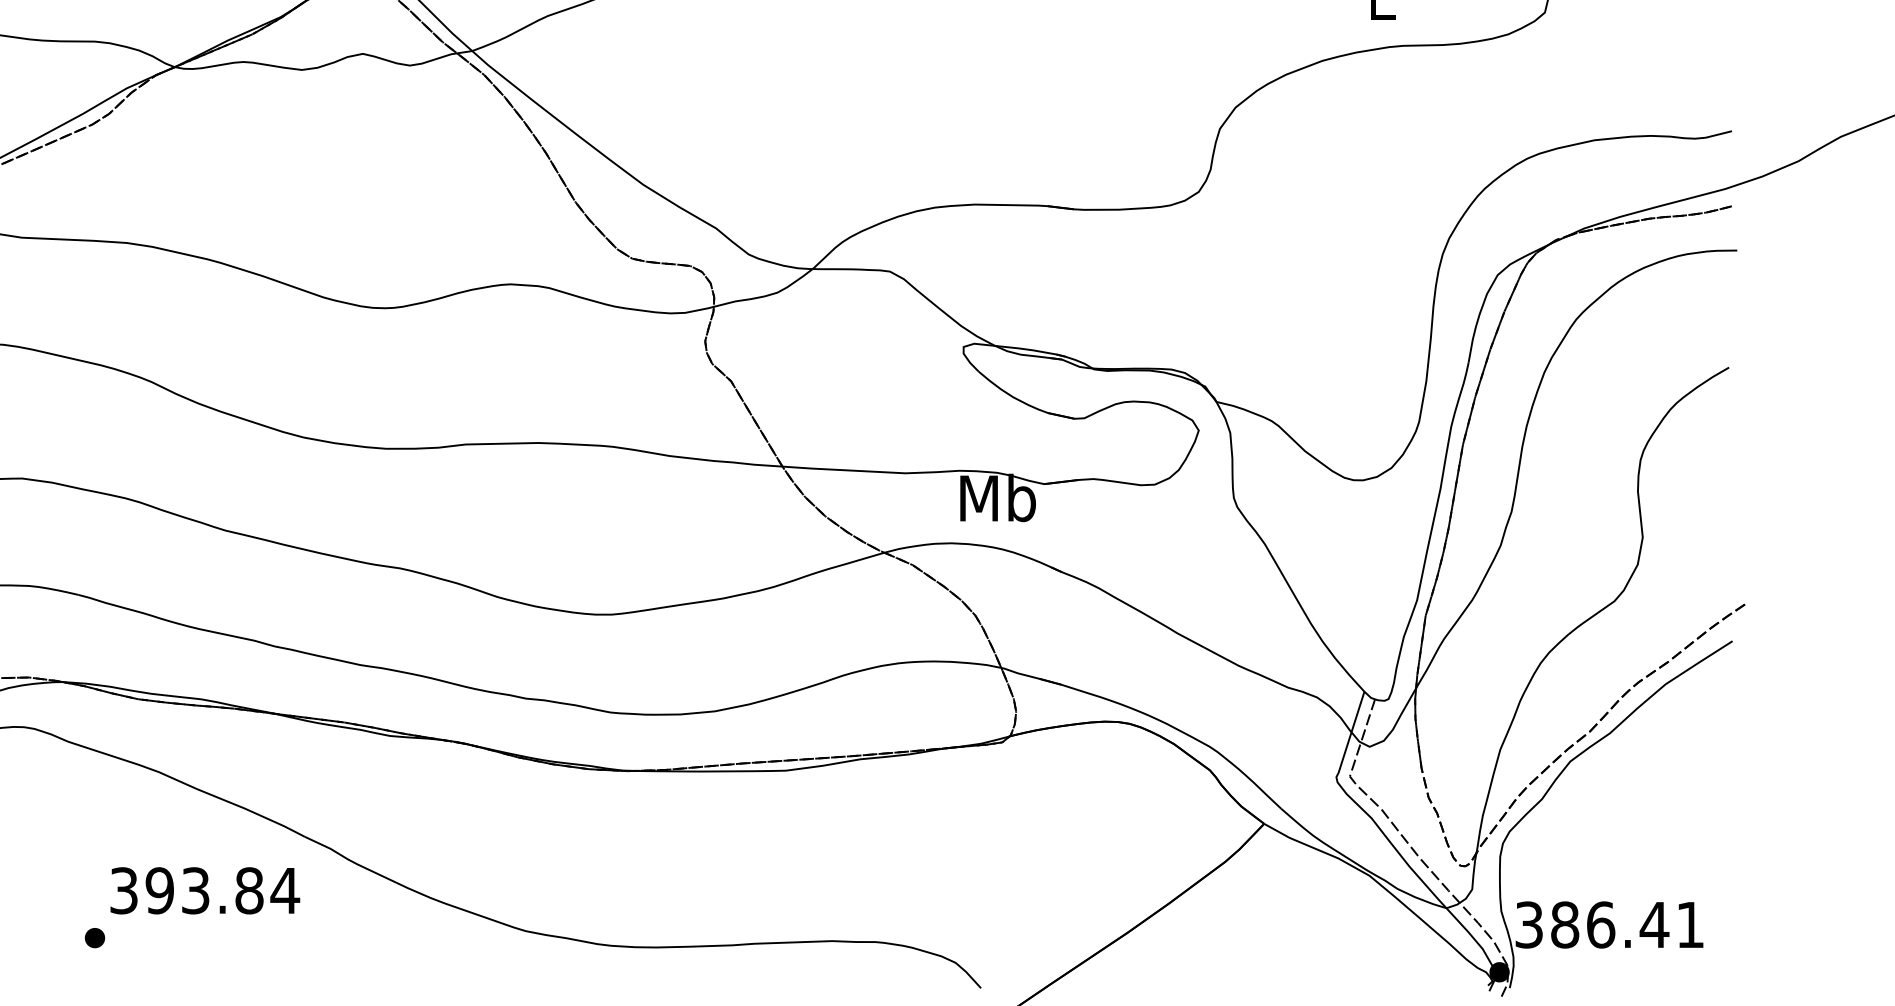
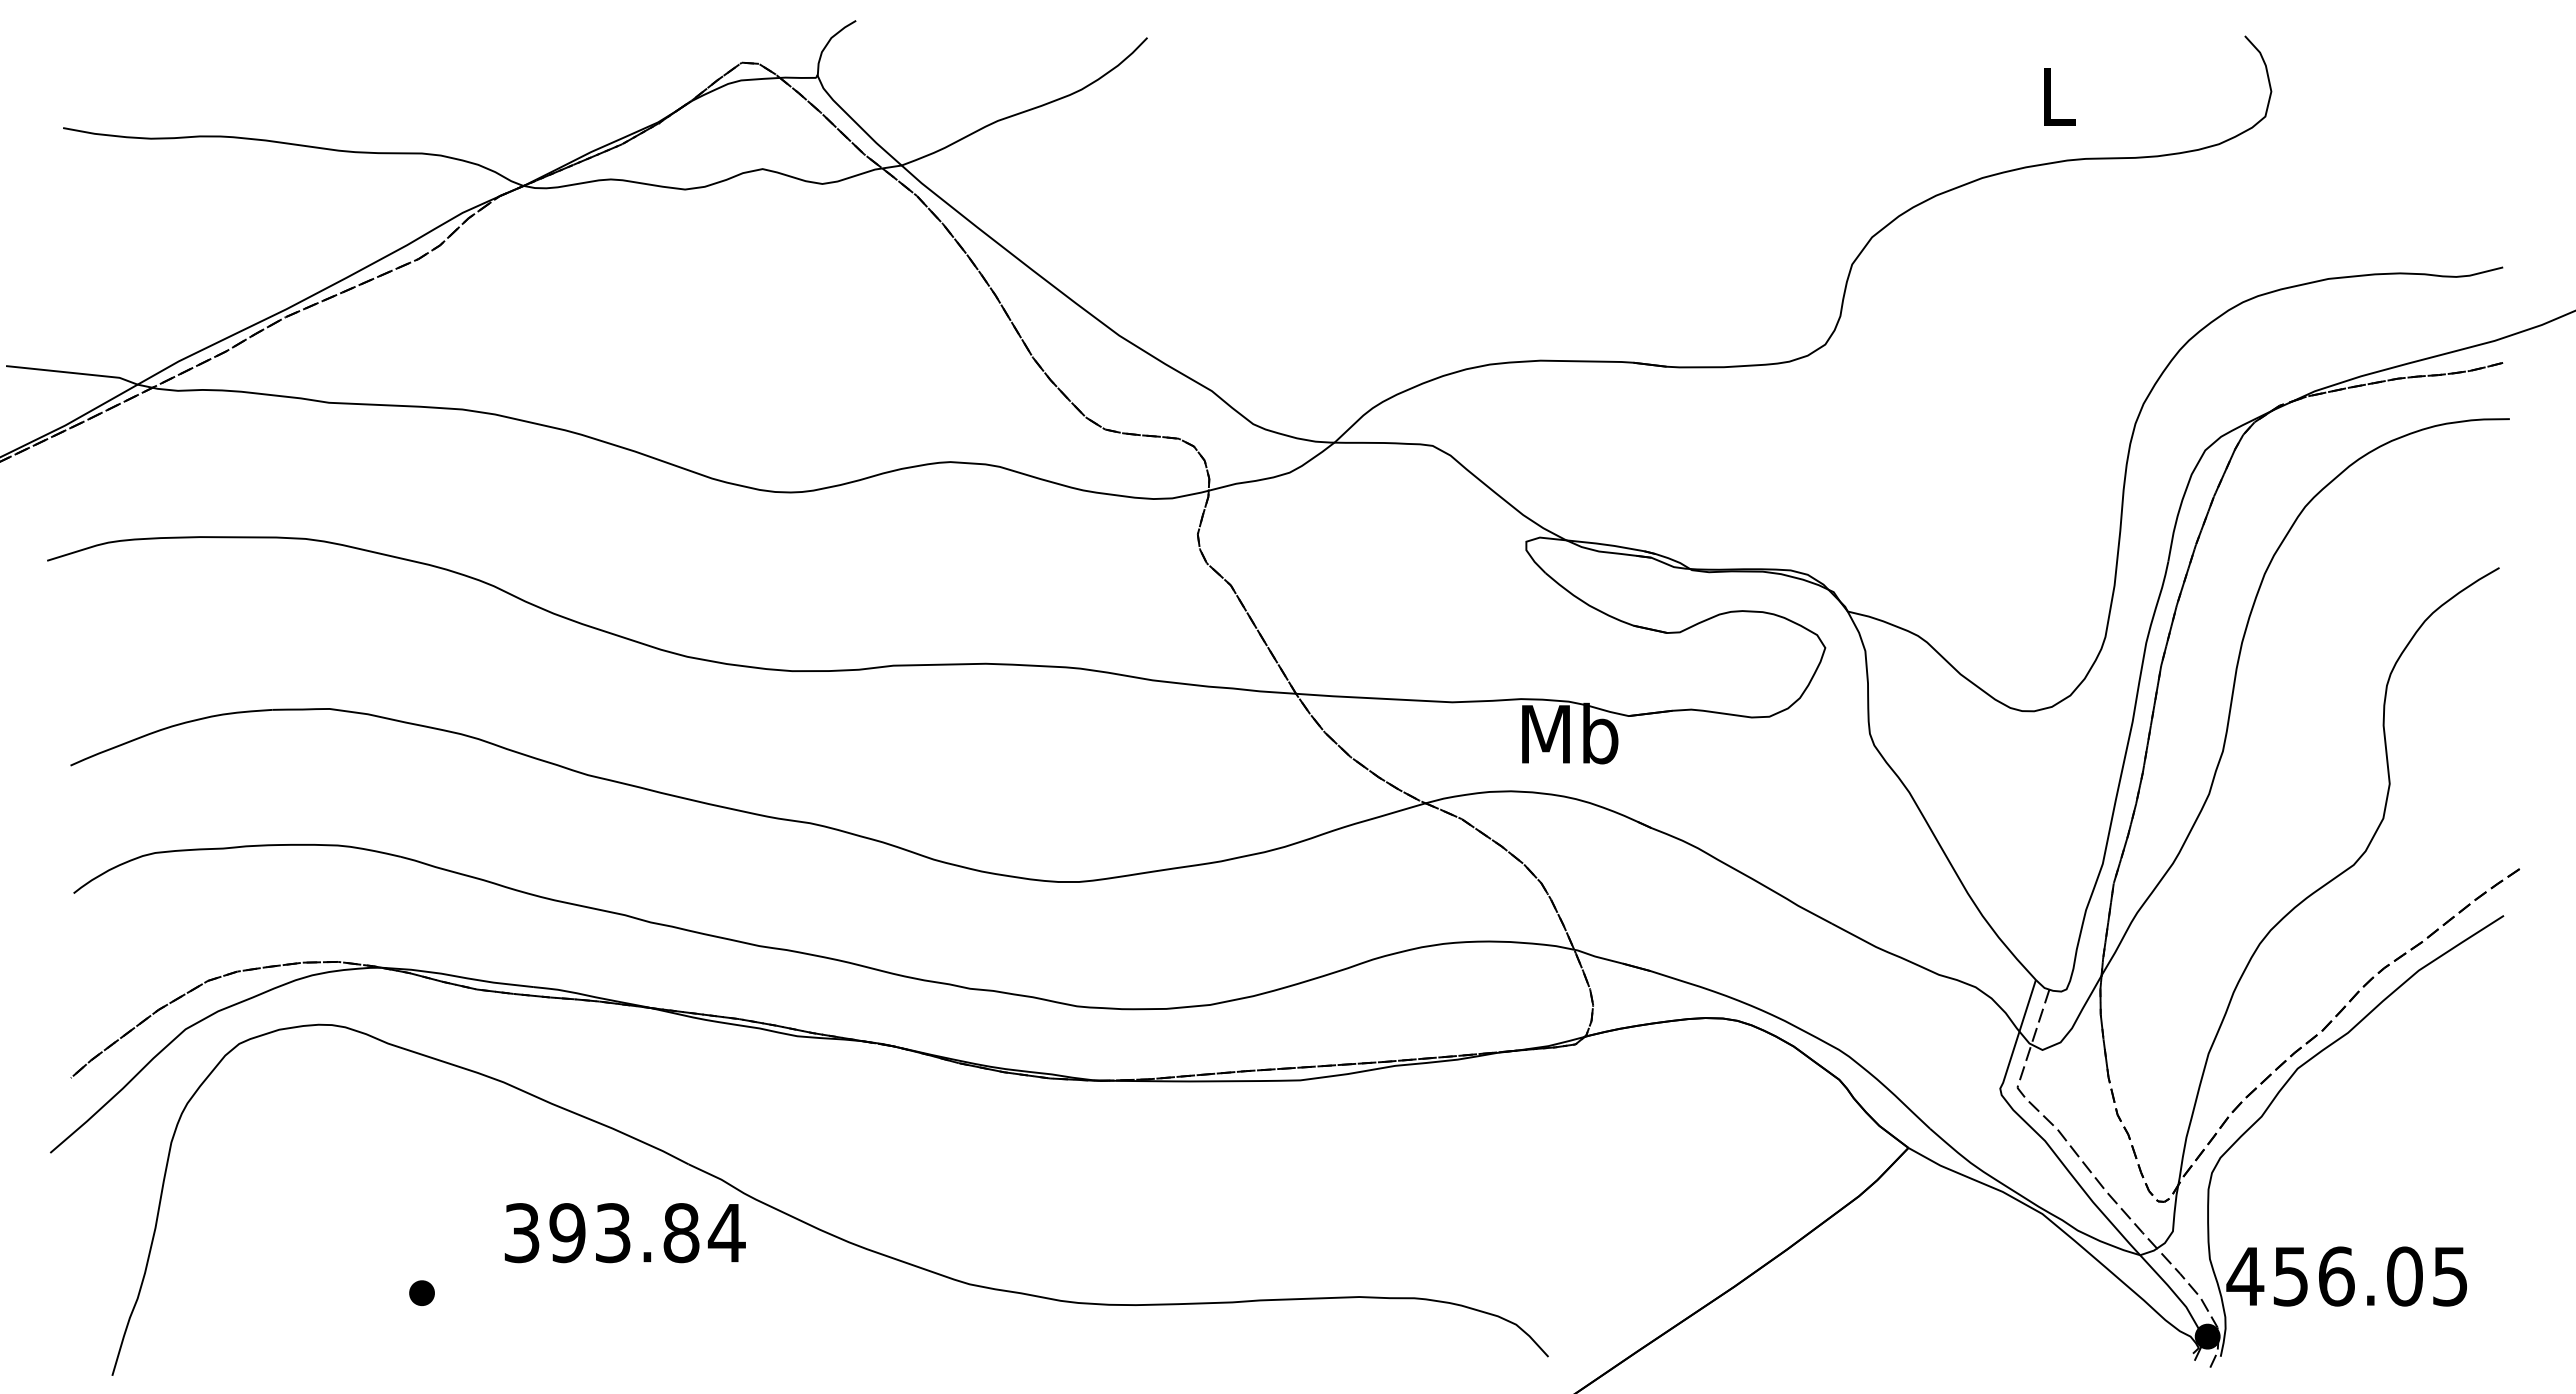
text: (204, 891) -> (624, 1233), moved
text: (1608, 924) -> (2346, 1276), 386.41 -> 456.05

